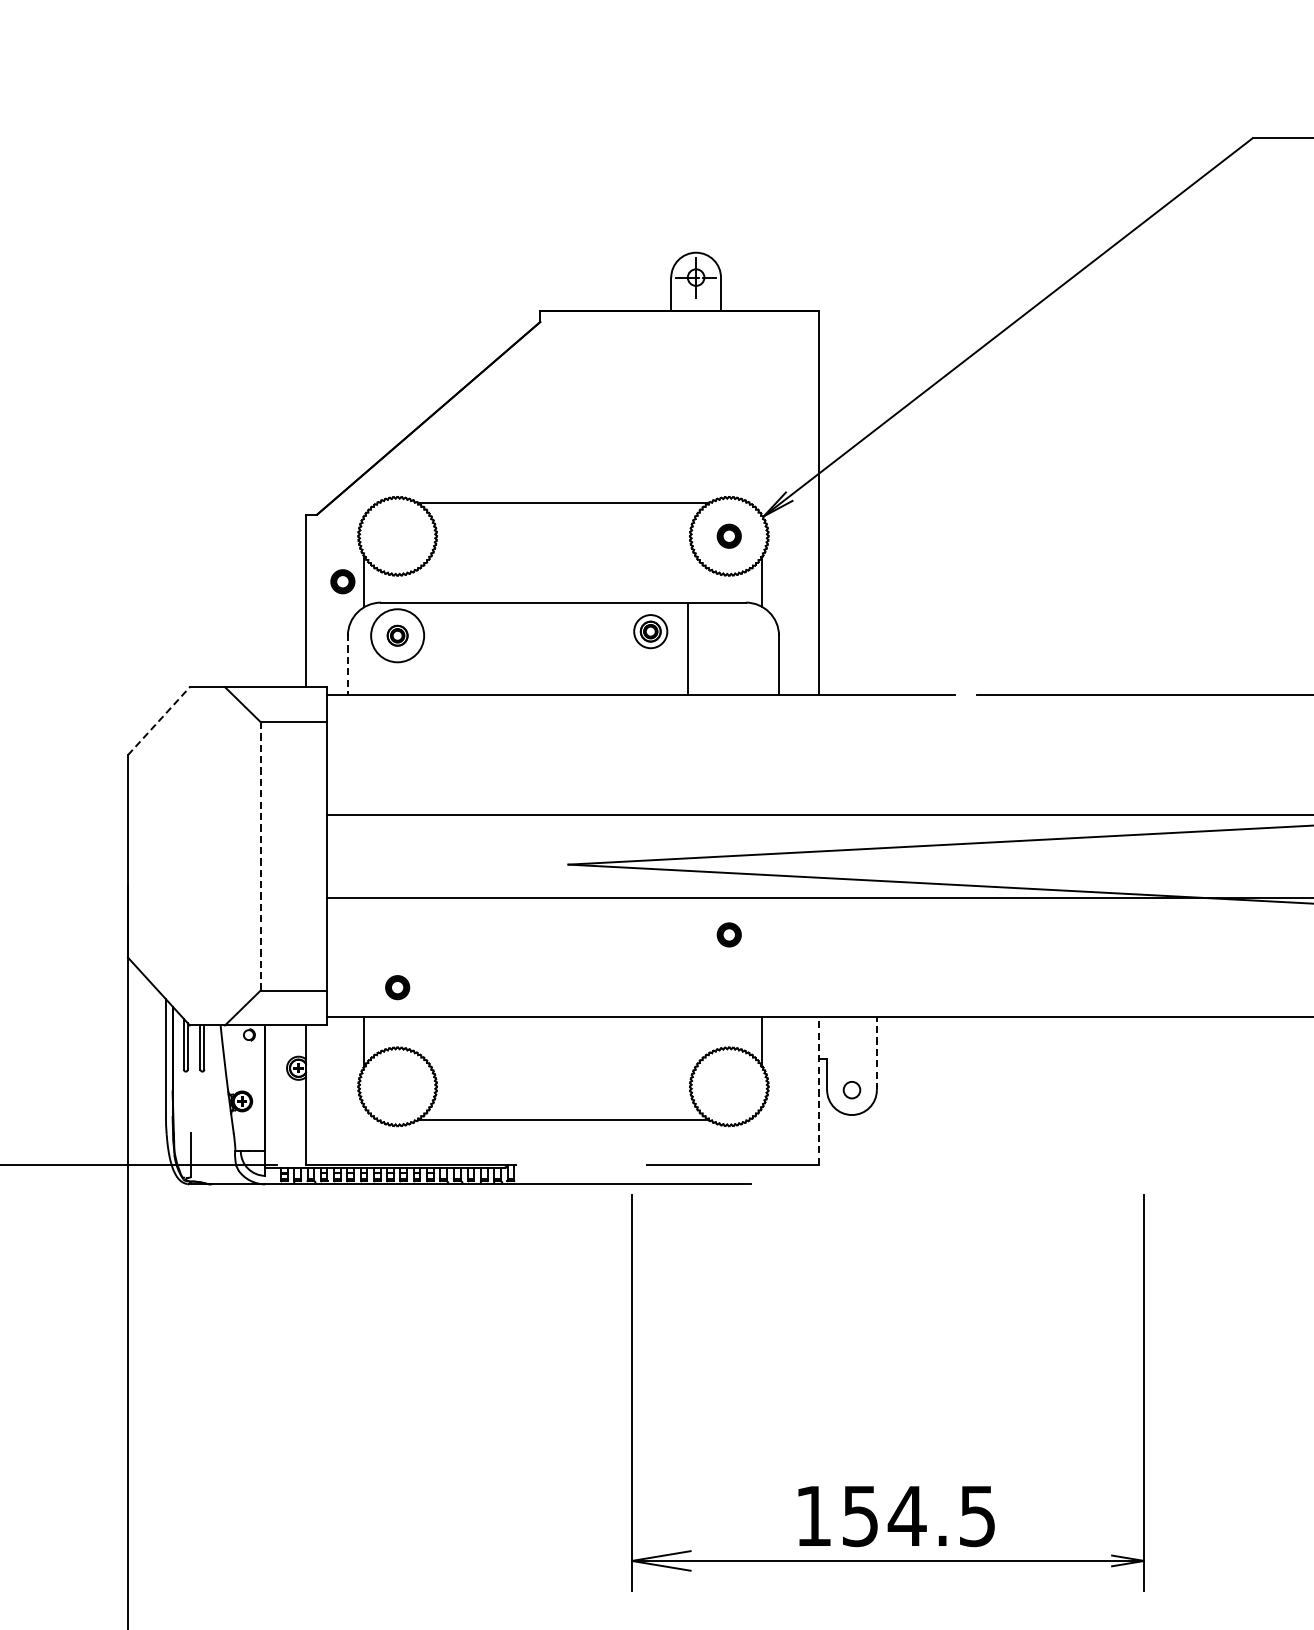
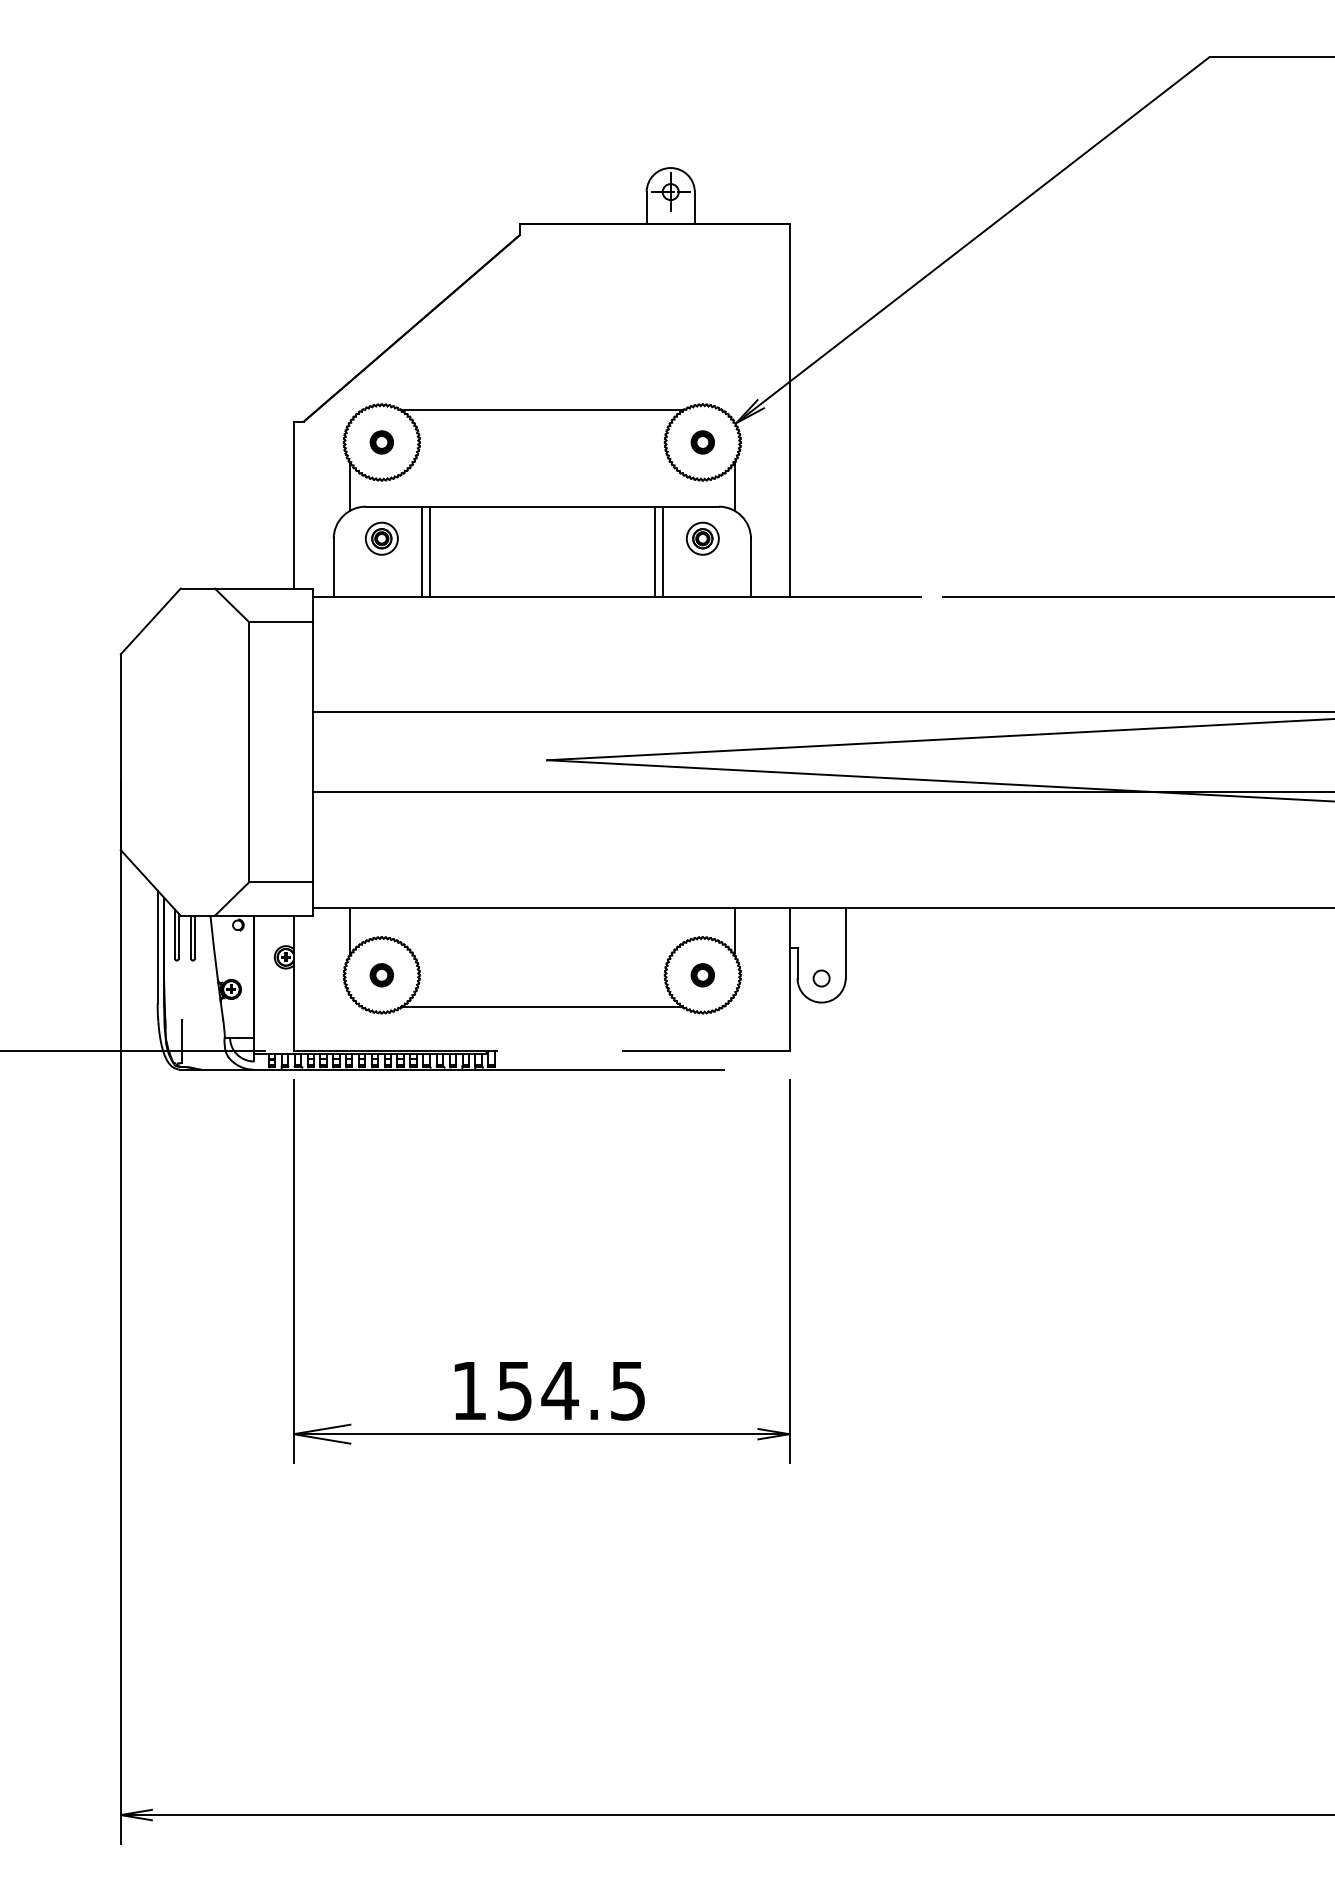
part: (342, 581) -> (381, 442), moved
part: (650, 631) -> (702, 538), moved
circle: (397, 635) -> (381, 538), size x0.62
line: (438, 648) -> (421, 551), added
line: (447, 648) -> (430, 551), added
line: (679, 648) -> (654, 551), added
line: (347, 664) -> (333, 566), dashed -> solid
line: (158, 721) -> (150, 621), dashed -> solid
line: (260, 855) -> (249, 751), dashed -> solid
part: (728, 935) -> (702, 975), moved
part: (397, 987) -> (381, 975), moved
line: (876, 1052) -> (845, 942), dashed -> solid
line: (818, 1090) -> (789, 978), dashed -> solid
part: (873, 1486) -> (527, 1362), moved

